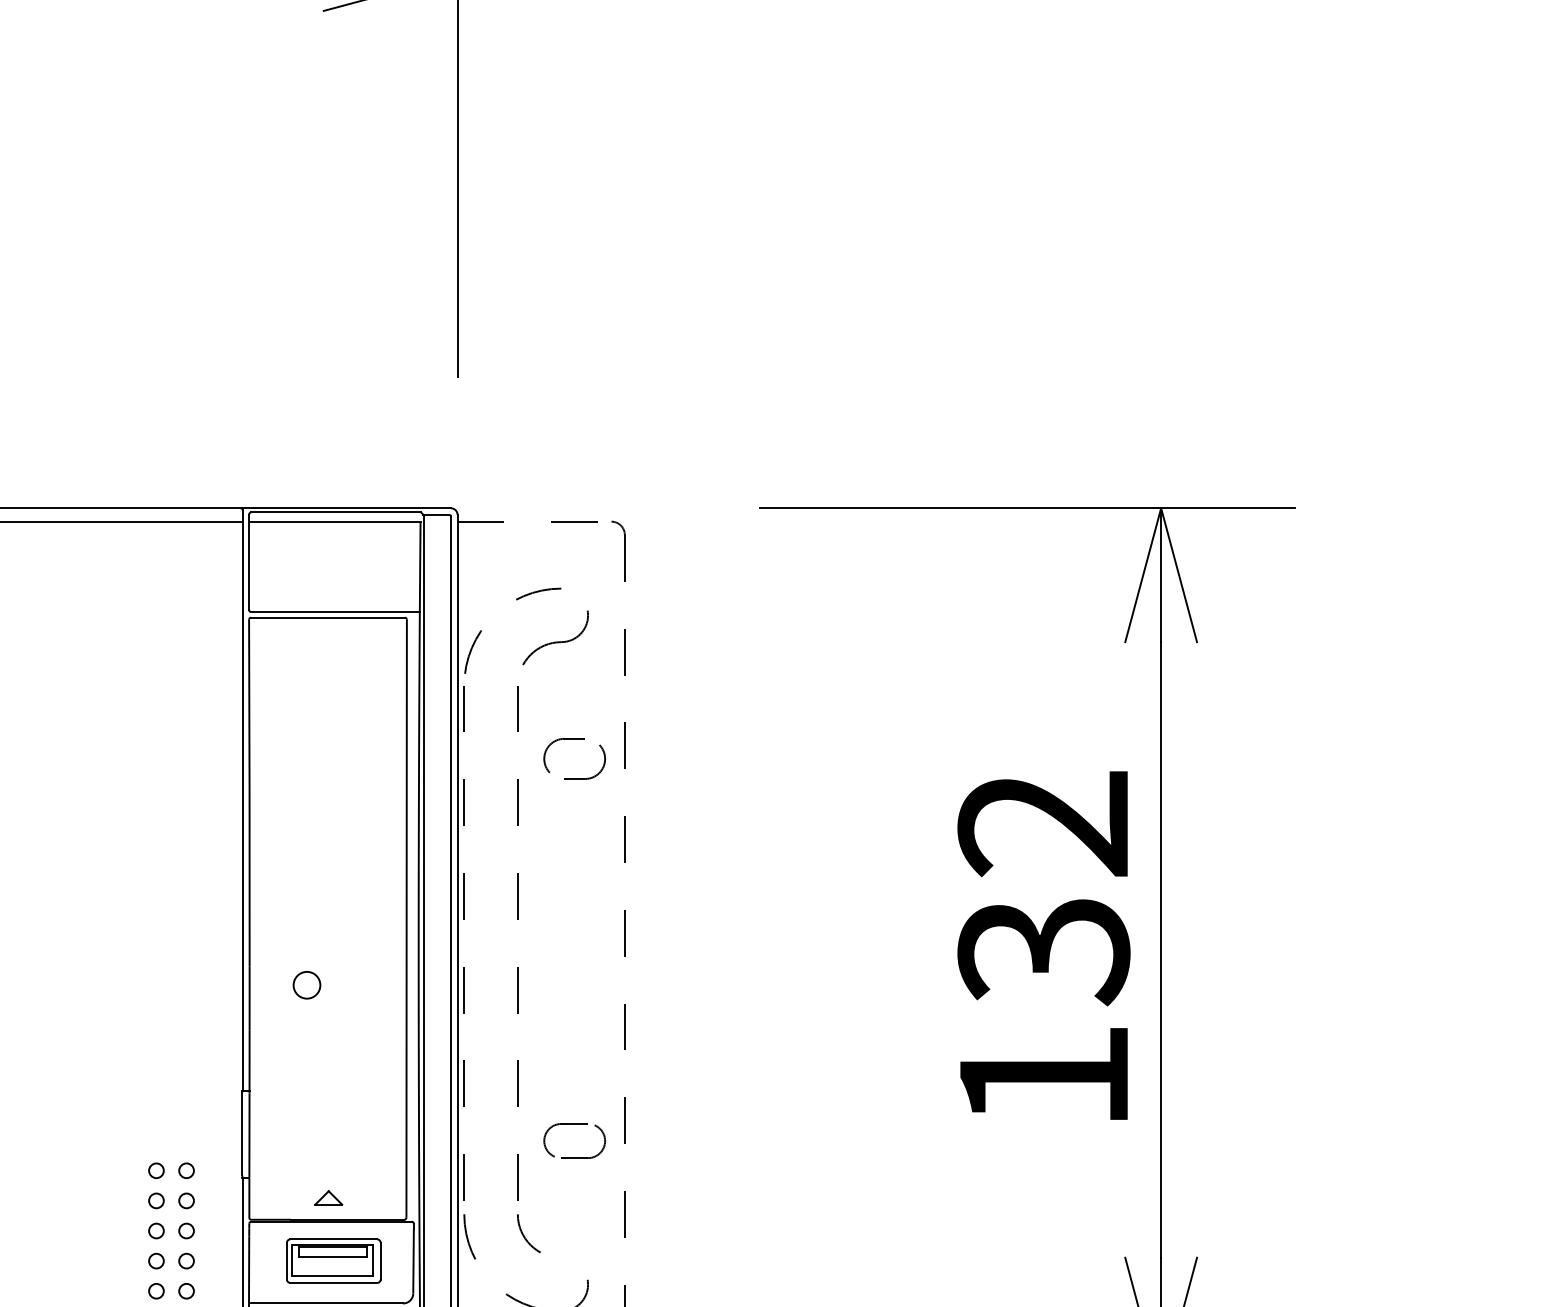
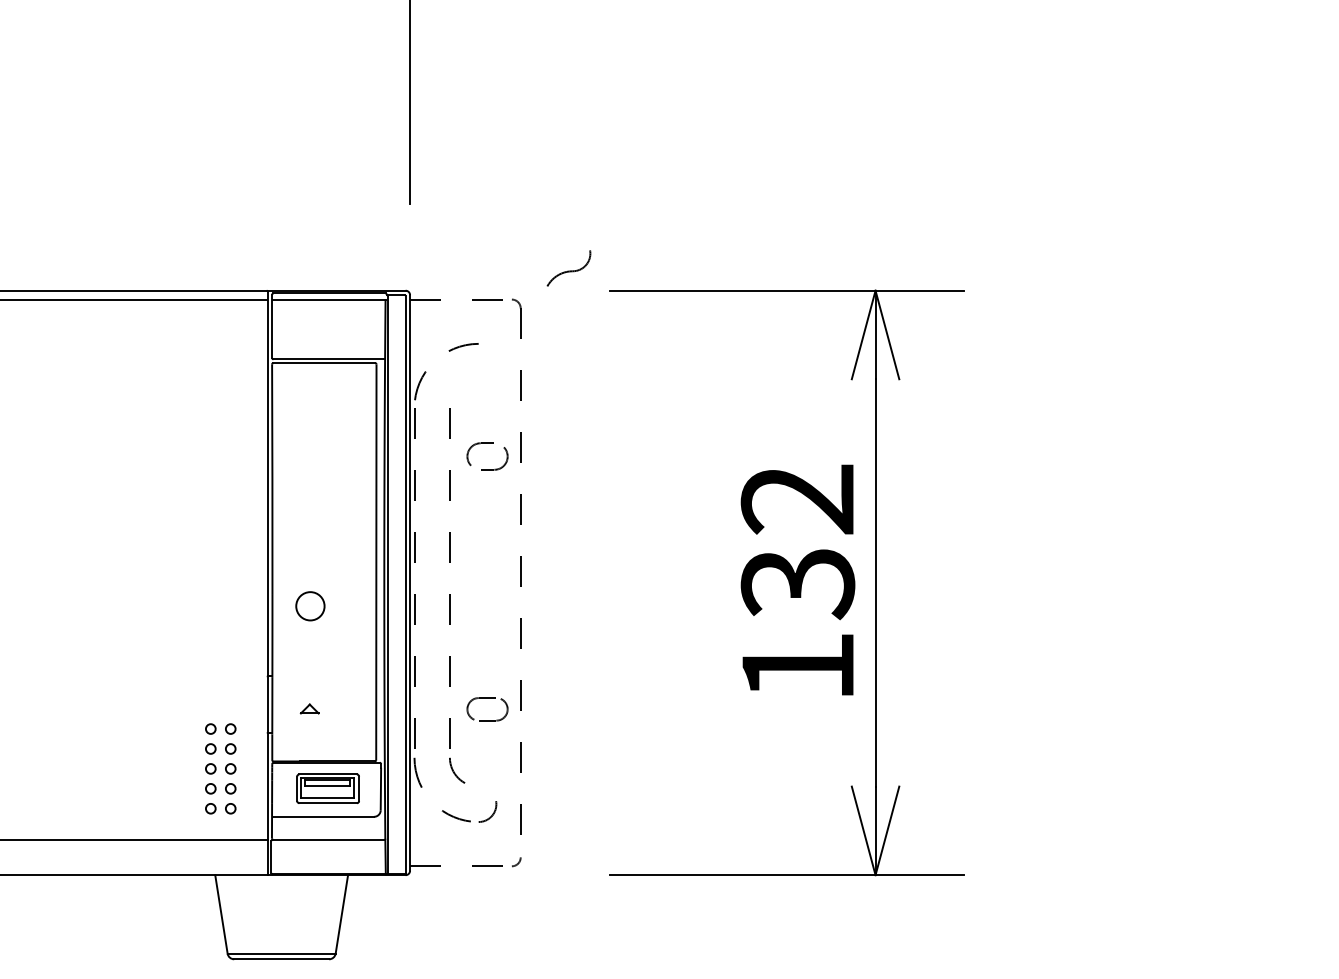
part: (554, 637) -> (568, 268), moved
circle: (307, 985) -> (310, 606), size x1.6
part: (328, 1197) -> (309, 708), moved

